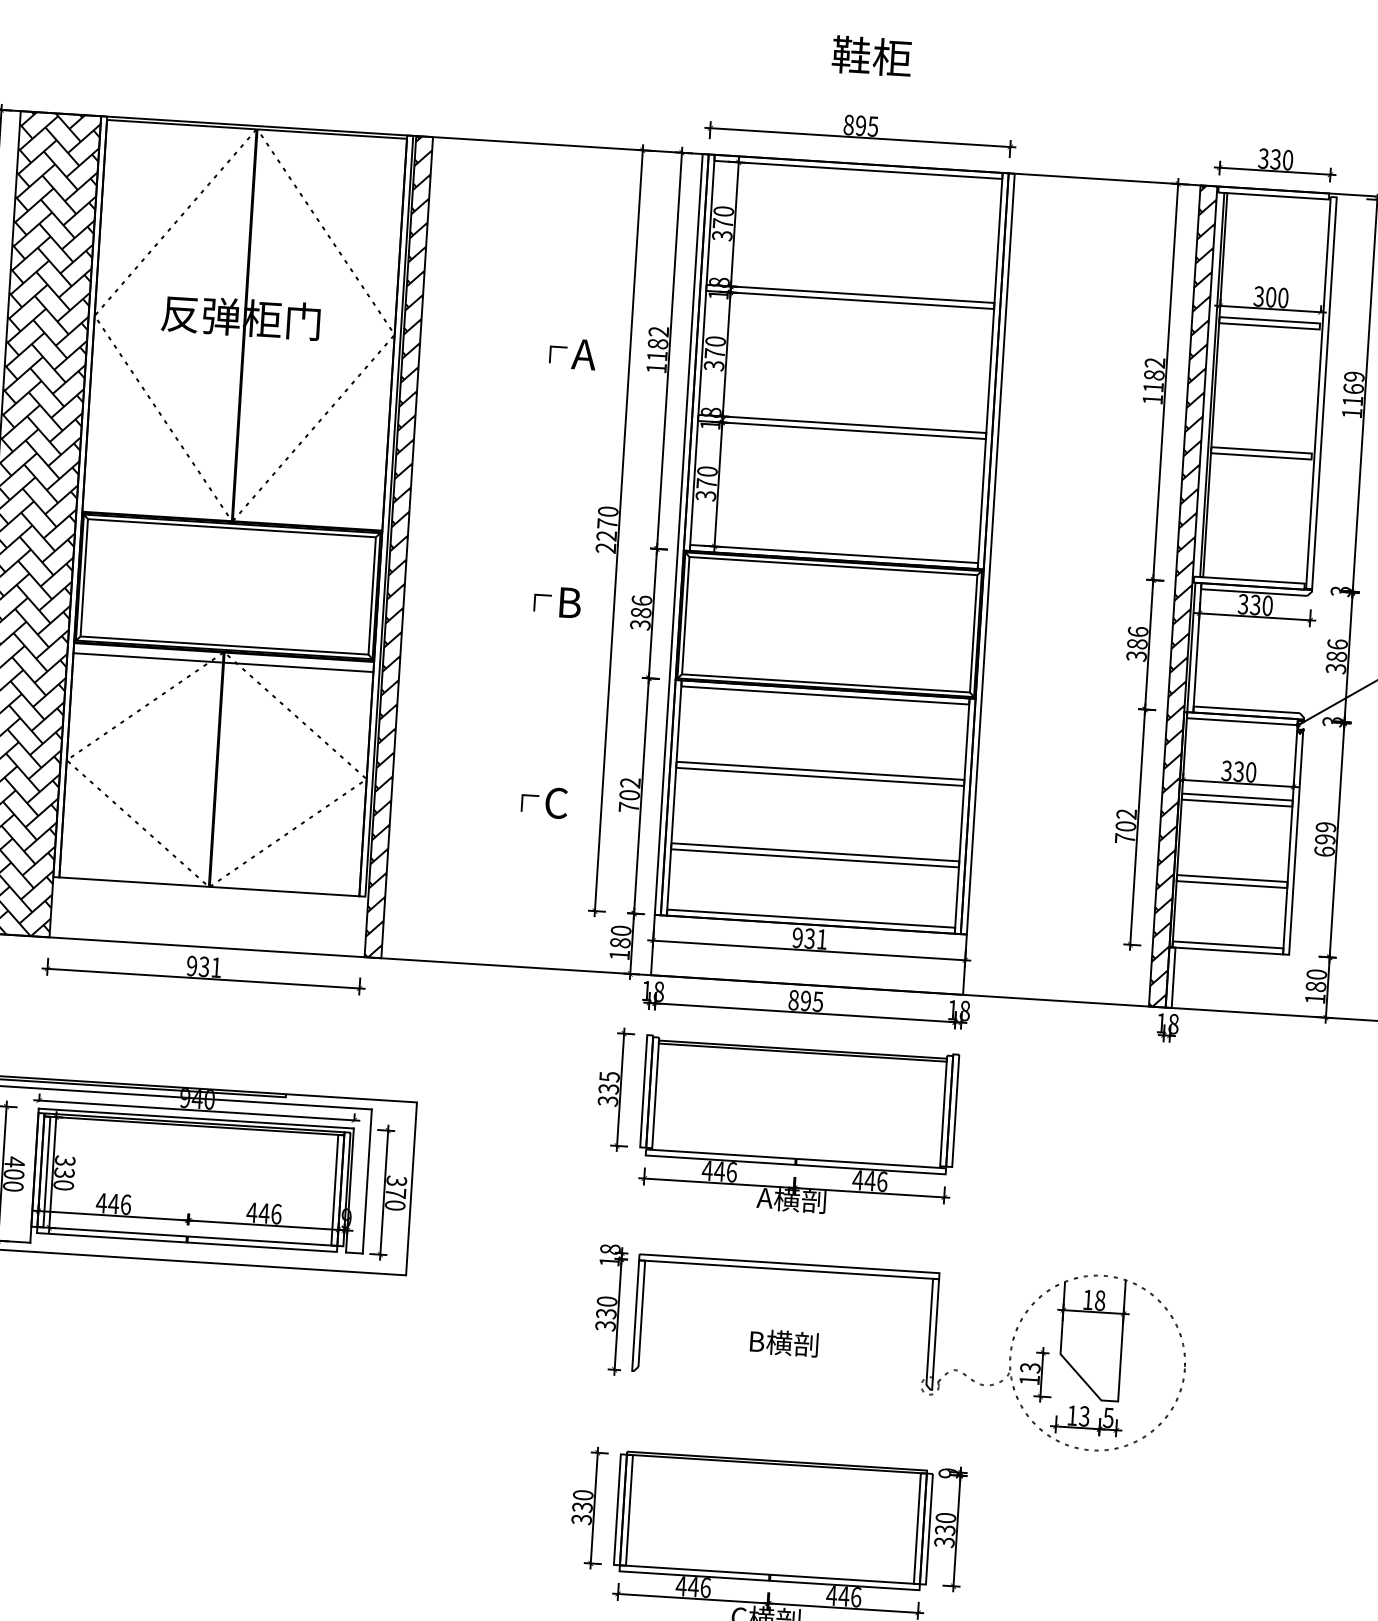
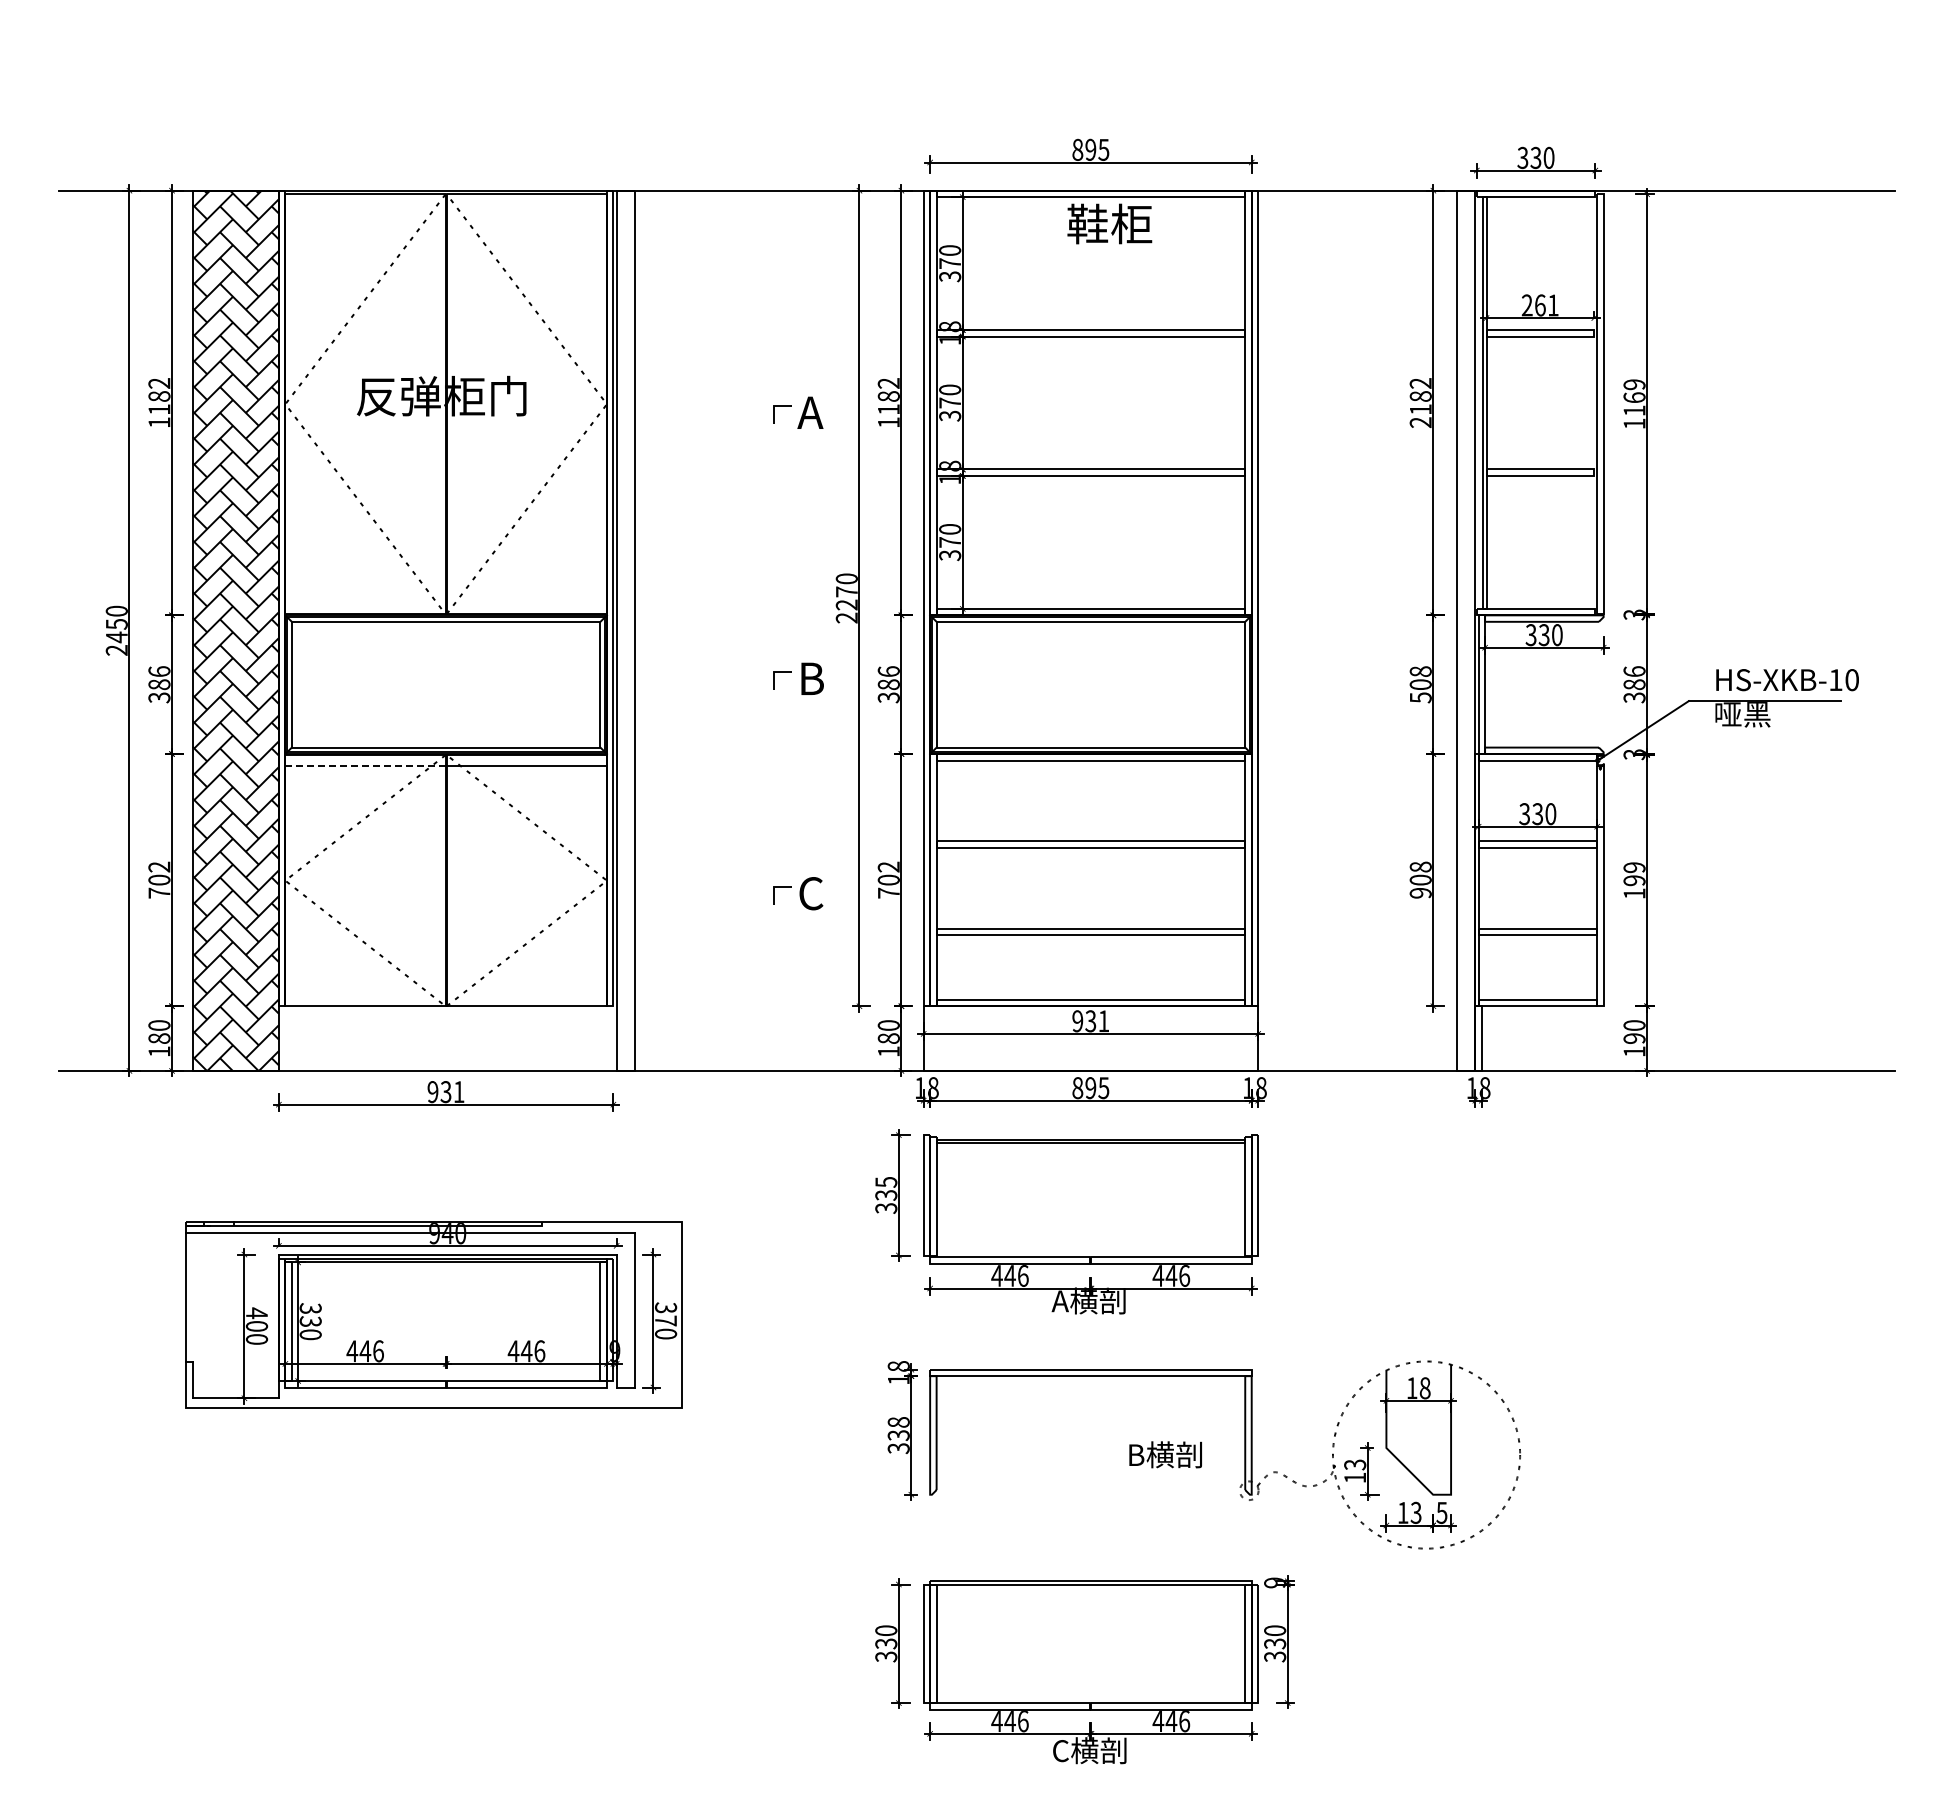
text: (871, 55) -> (1109, 223), moved
text: (1270, 297) -> (1539, 305), 300 -> 261
text: (1152, 399) -> (1420, 422), 1182 -> 2182
hatch: (398, 546) -> (625, 630), removed
hatch: (1183, 596) -> (1466, 630), removed
text: (1137, 643) -> (1420, 684), 386 -> 508
line: (149, 657) -> (366, 765), solid -> dashed
text: (1125, 825) -> (1420, 879), 702 -> 908
text: (1324, 851) -> (1634, 893), 699 -> 199
text: (1316, 986) -> (1634, 1038), 180 -> 190
text: (606, 1301) -> (898, 1422), 330 -> 338
text: (784, 1342) -> (1165, 1454), moved

